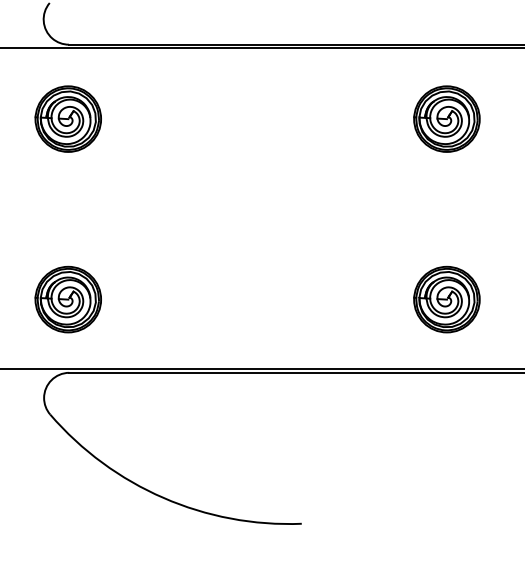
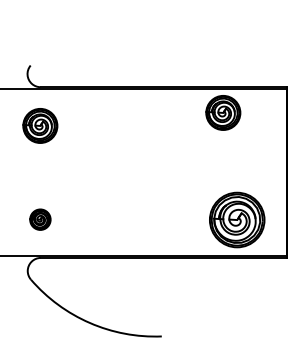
part: (447, 118) -> (223, 112), moved
part: (68, 298) -> (40, 219), size x0.6
part: (447, 298) -> (237, 219), size x1.6

